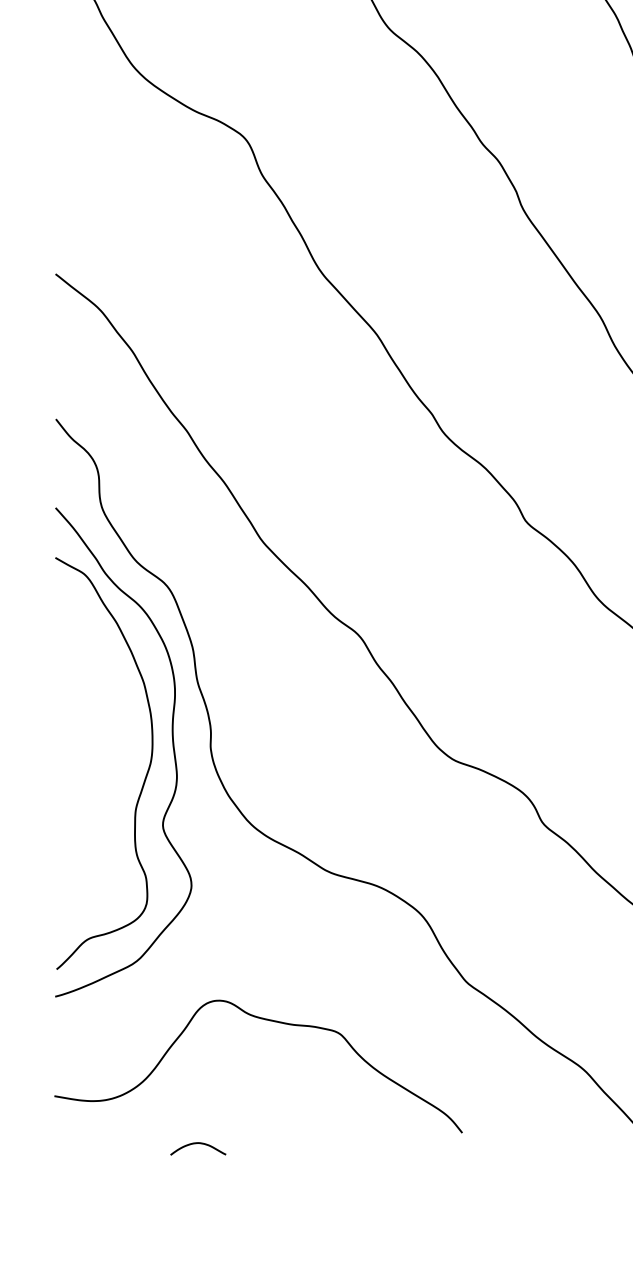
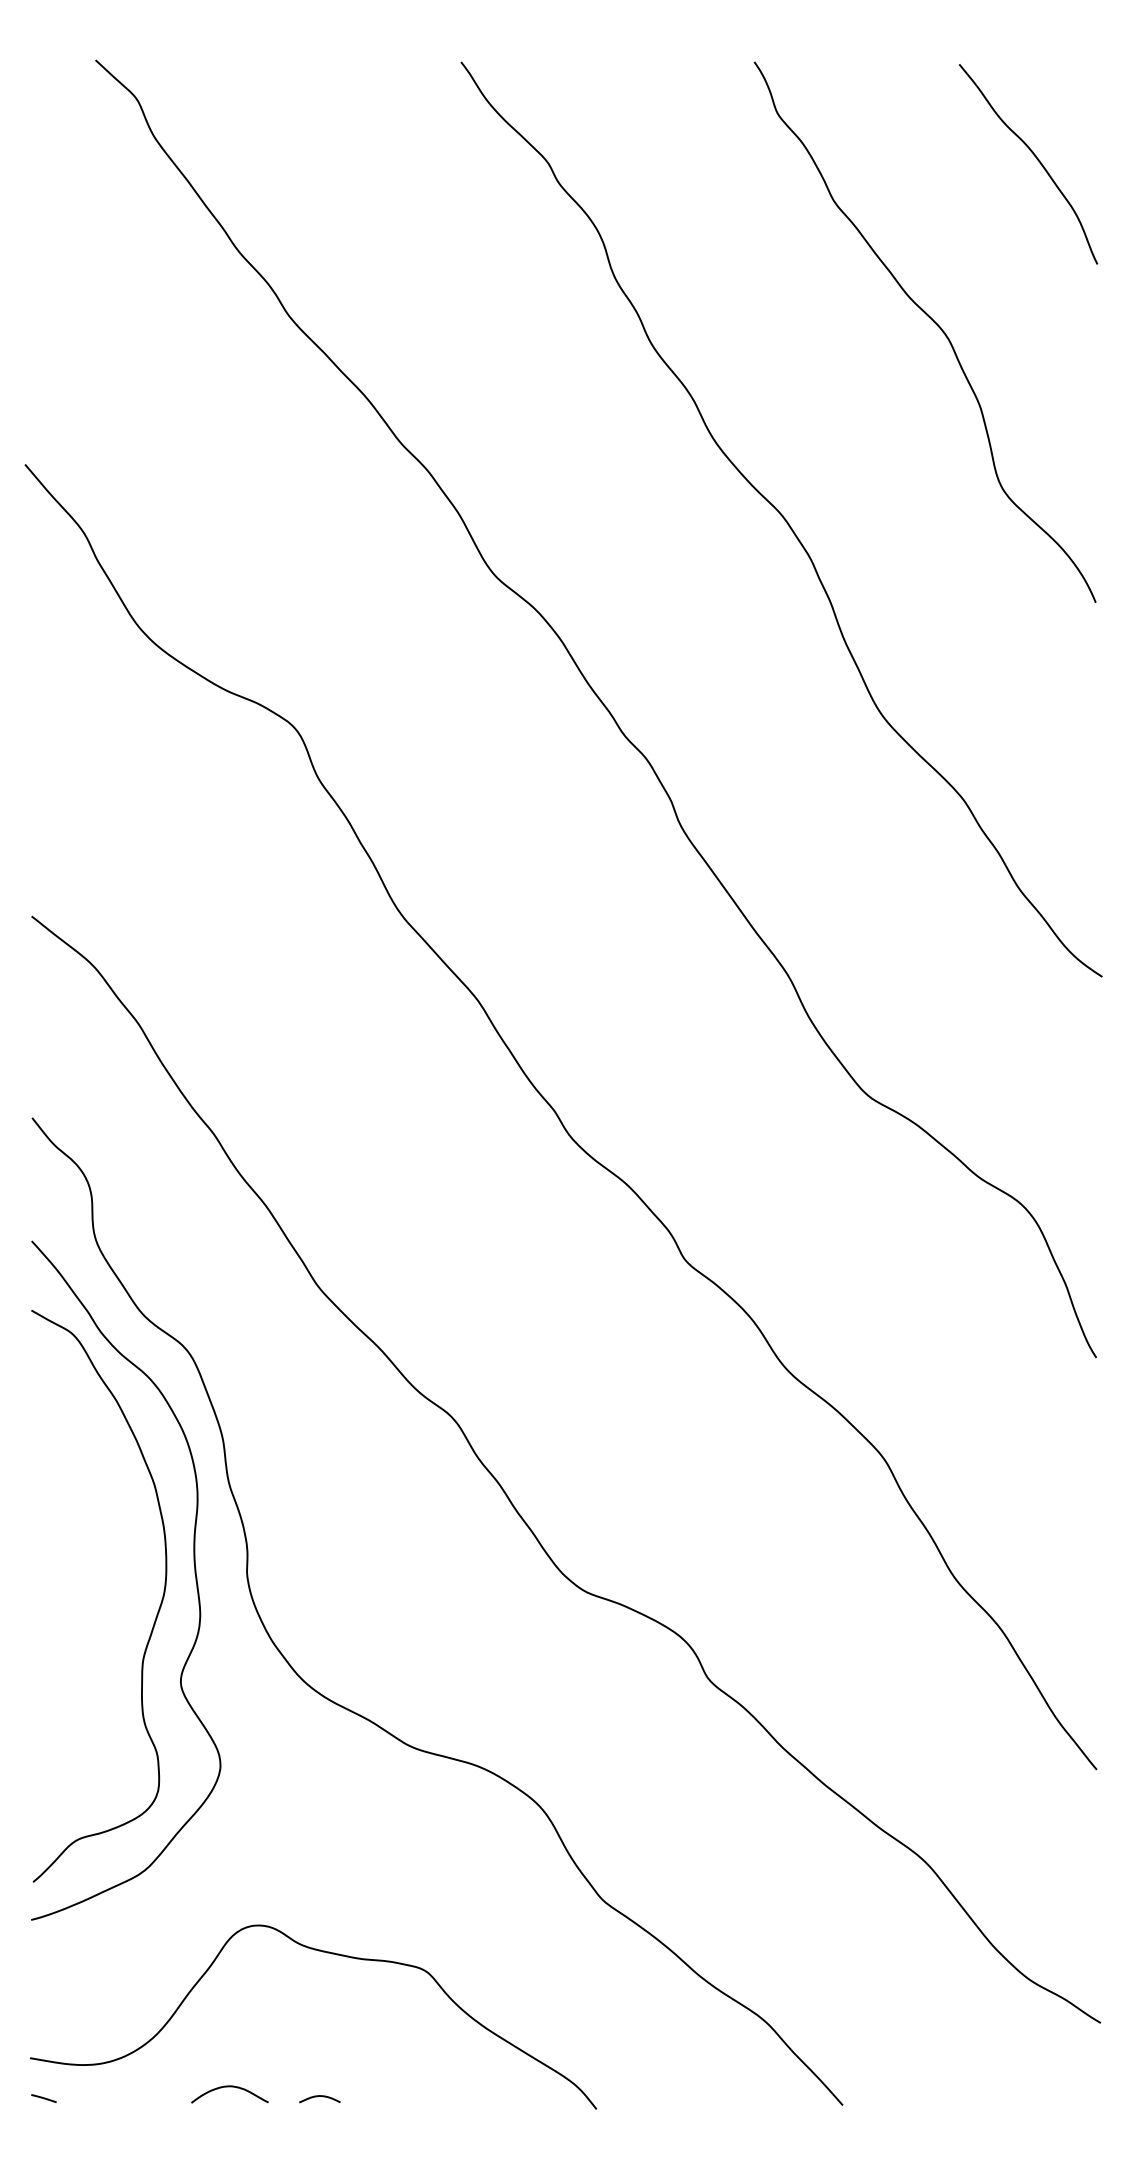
curve: (261, 1124) -> (317, 2097), added
line: (64, 1125) -> (43, 2098), added
curve: (198, 1143) -> (229, 2087), moved

